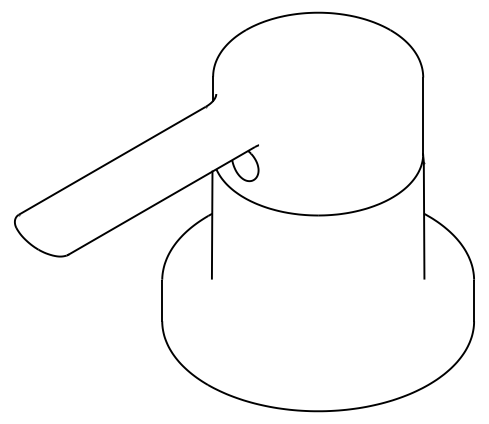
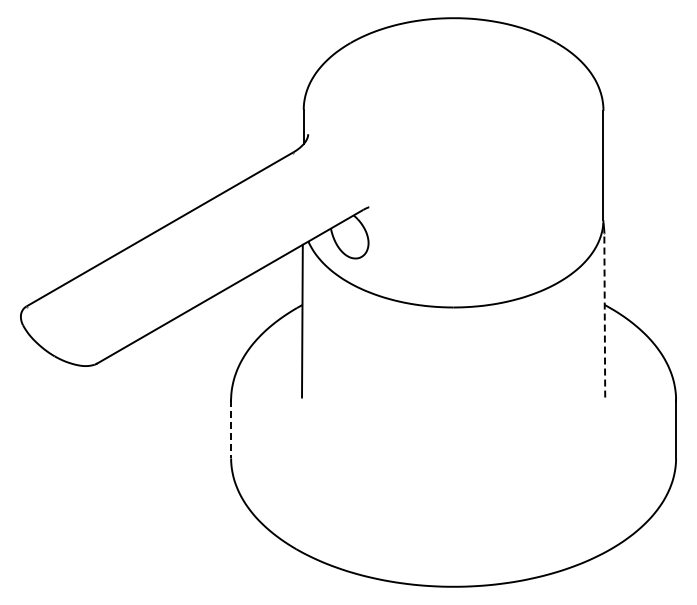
line: (423, 220) -> (604, 314), solid -> dashed
line: (162, 301) -> (231, 429), solid -> dashed

